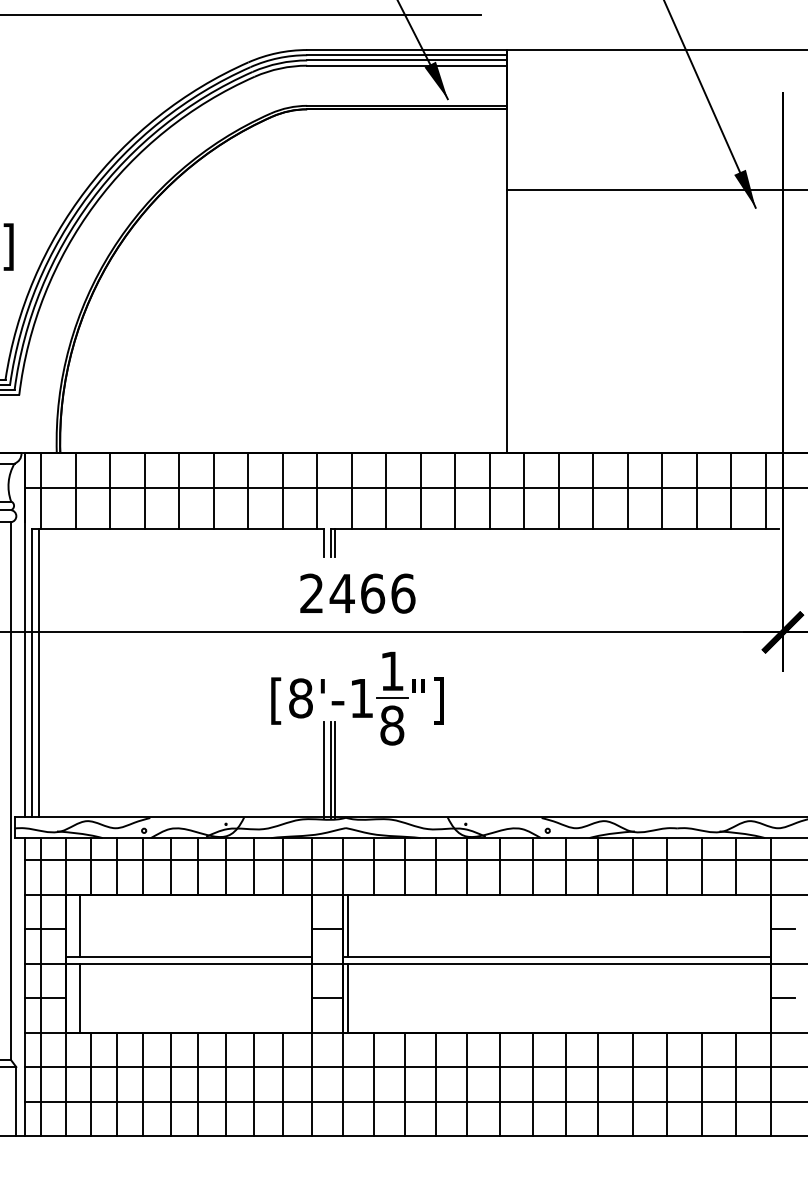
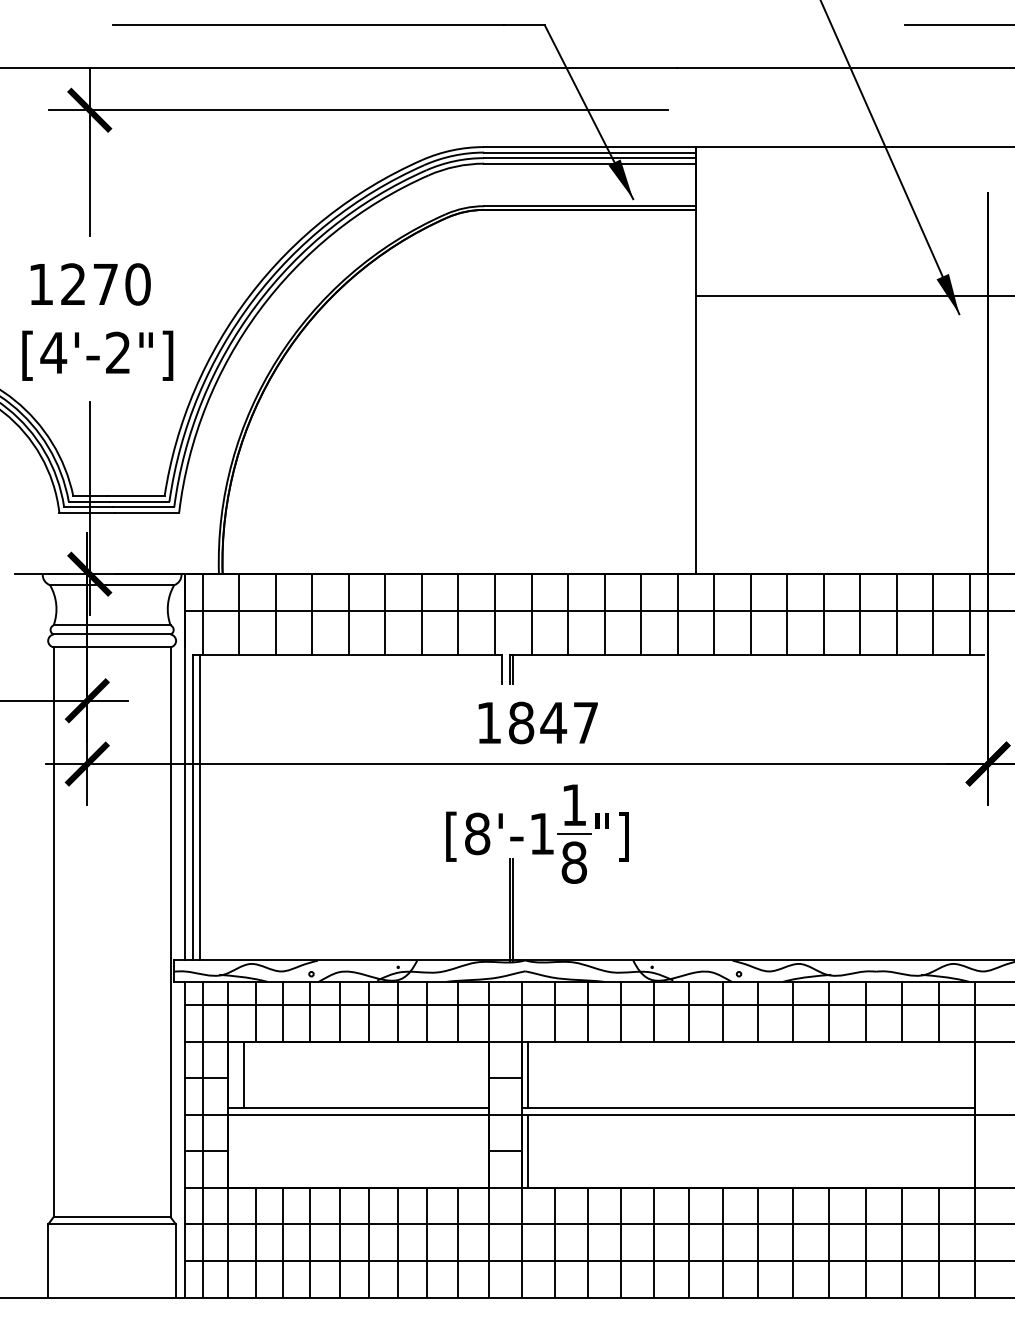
text: (357, 593) -> (537, 722), 2466 -> 1847
line: (324, 769) -> (502, 909), removed
line: (782, 929) -> (987, 1078), removed
line: (79, 997) -> (243, 1150), removed
line: (782, 998) -> (987, 1151), removed

